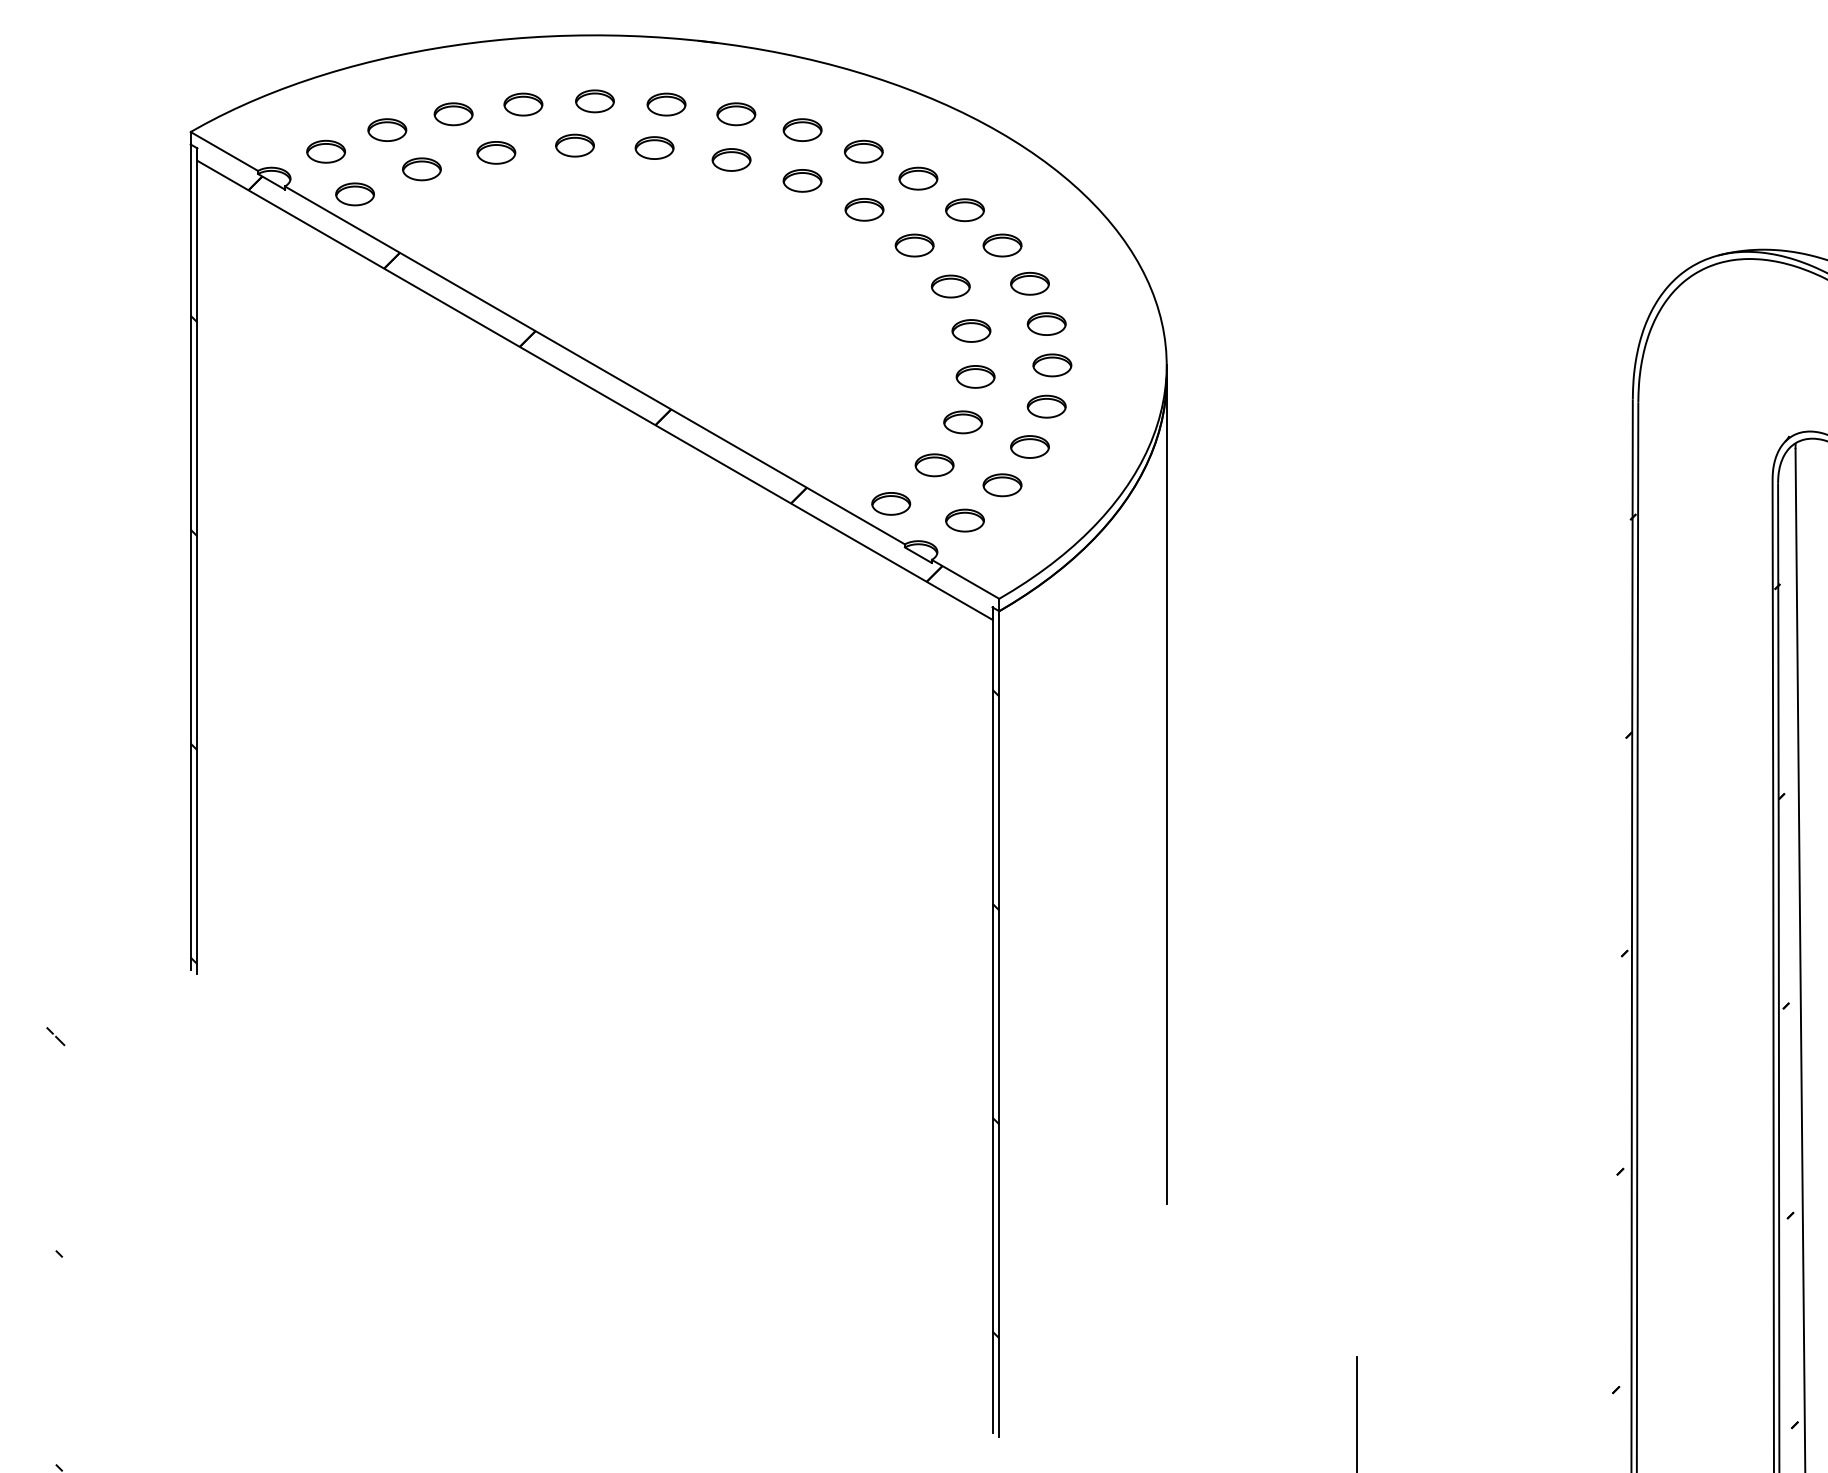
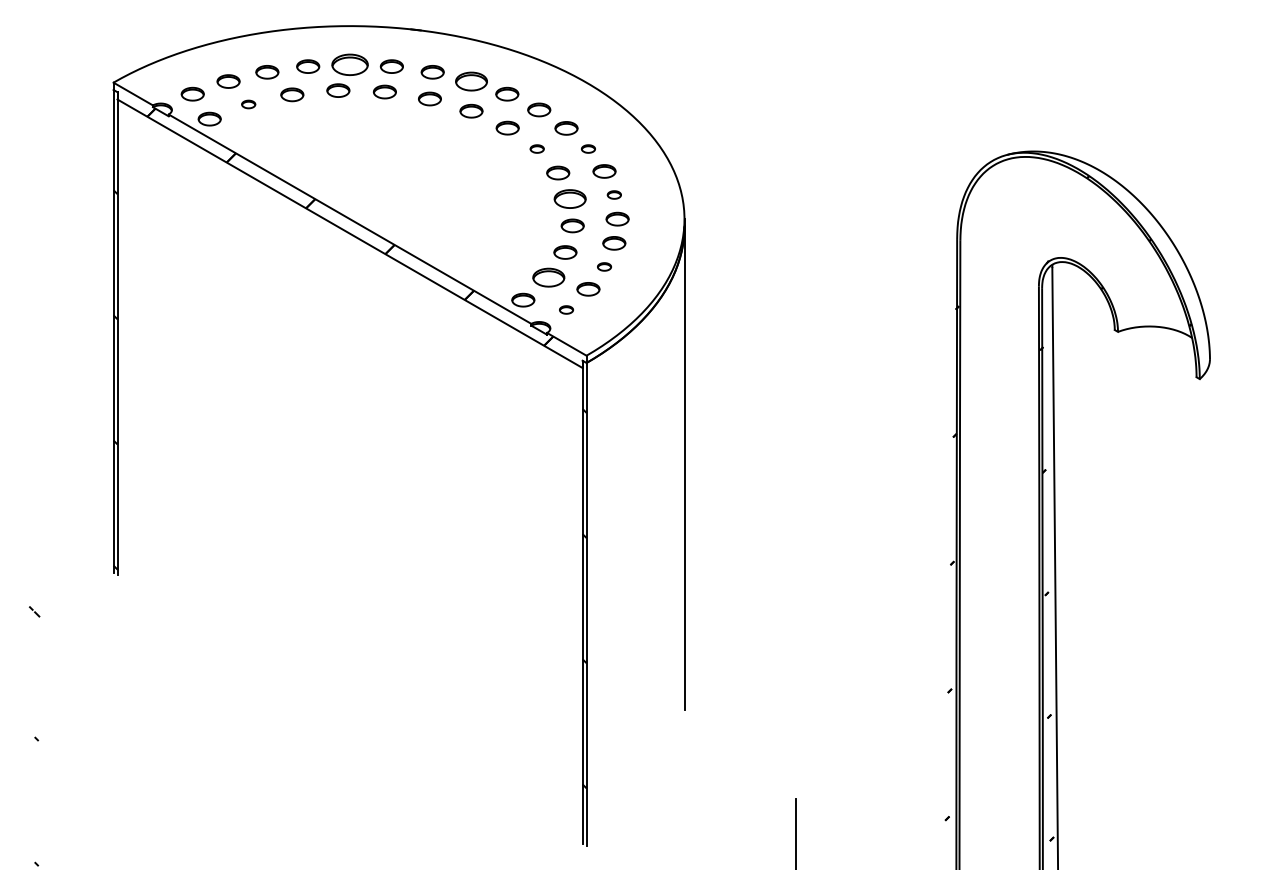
part: (594, 100) -> (349, 64), size x1.6
part: (802, 130) -> (471, 81), size x1.4
part: (421, 169) -> (248, 104), size x0.6
part: (915, 244) -> (537, 148), size x0.6
part: (1002, 244) -> (588, 148), size x0.6
part: (1047, 323) -> (614, 194), size x0.6
part: (971, 330) -> (570, 198), size x1.4
part: (1029, 446) -> (604, 266), size x0.6
part: (934, 465) -> (548, 277), size x1.4
part: (964, 519) -> (566, 309), size x0.6

